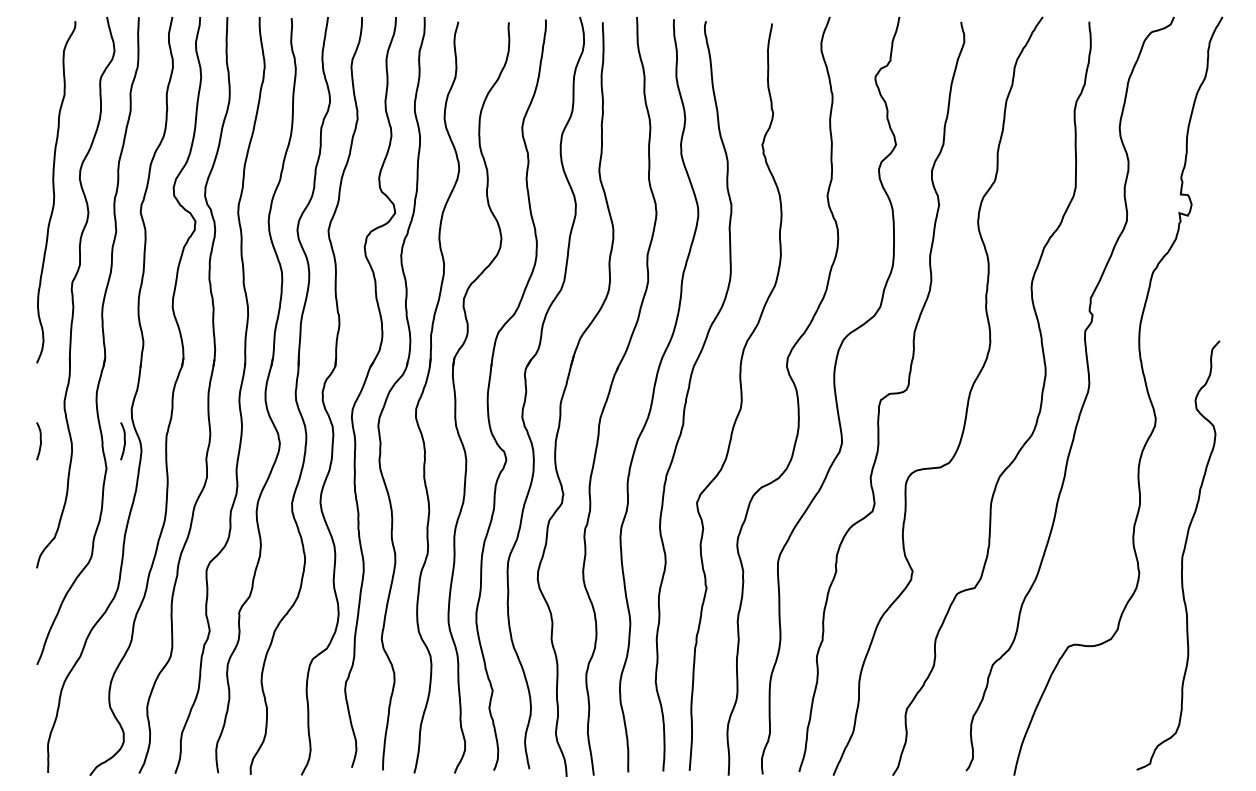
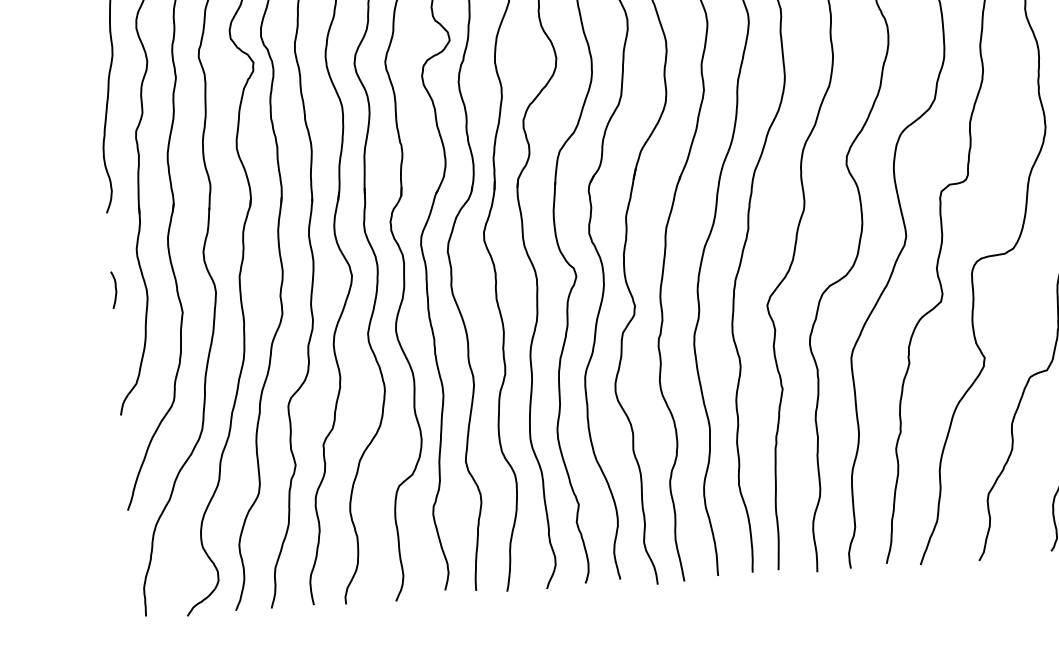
curve: (124, 441) -> (198, 284), removed

